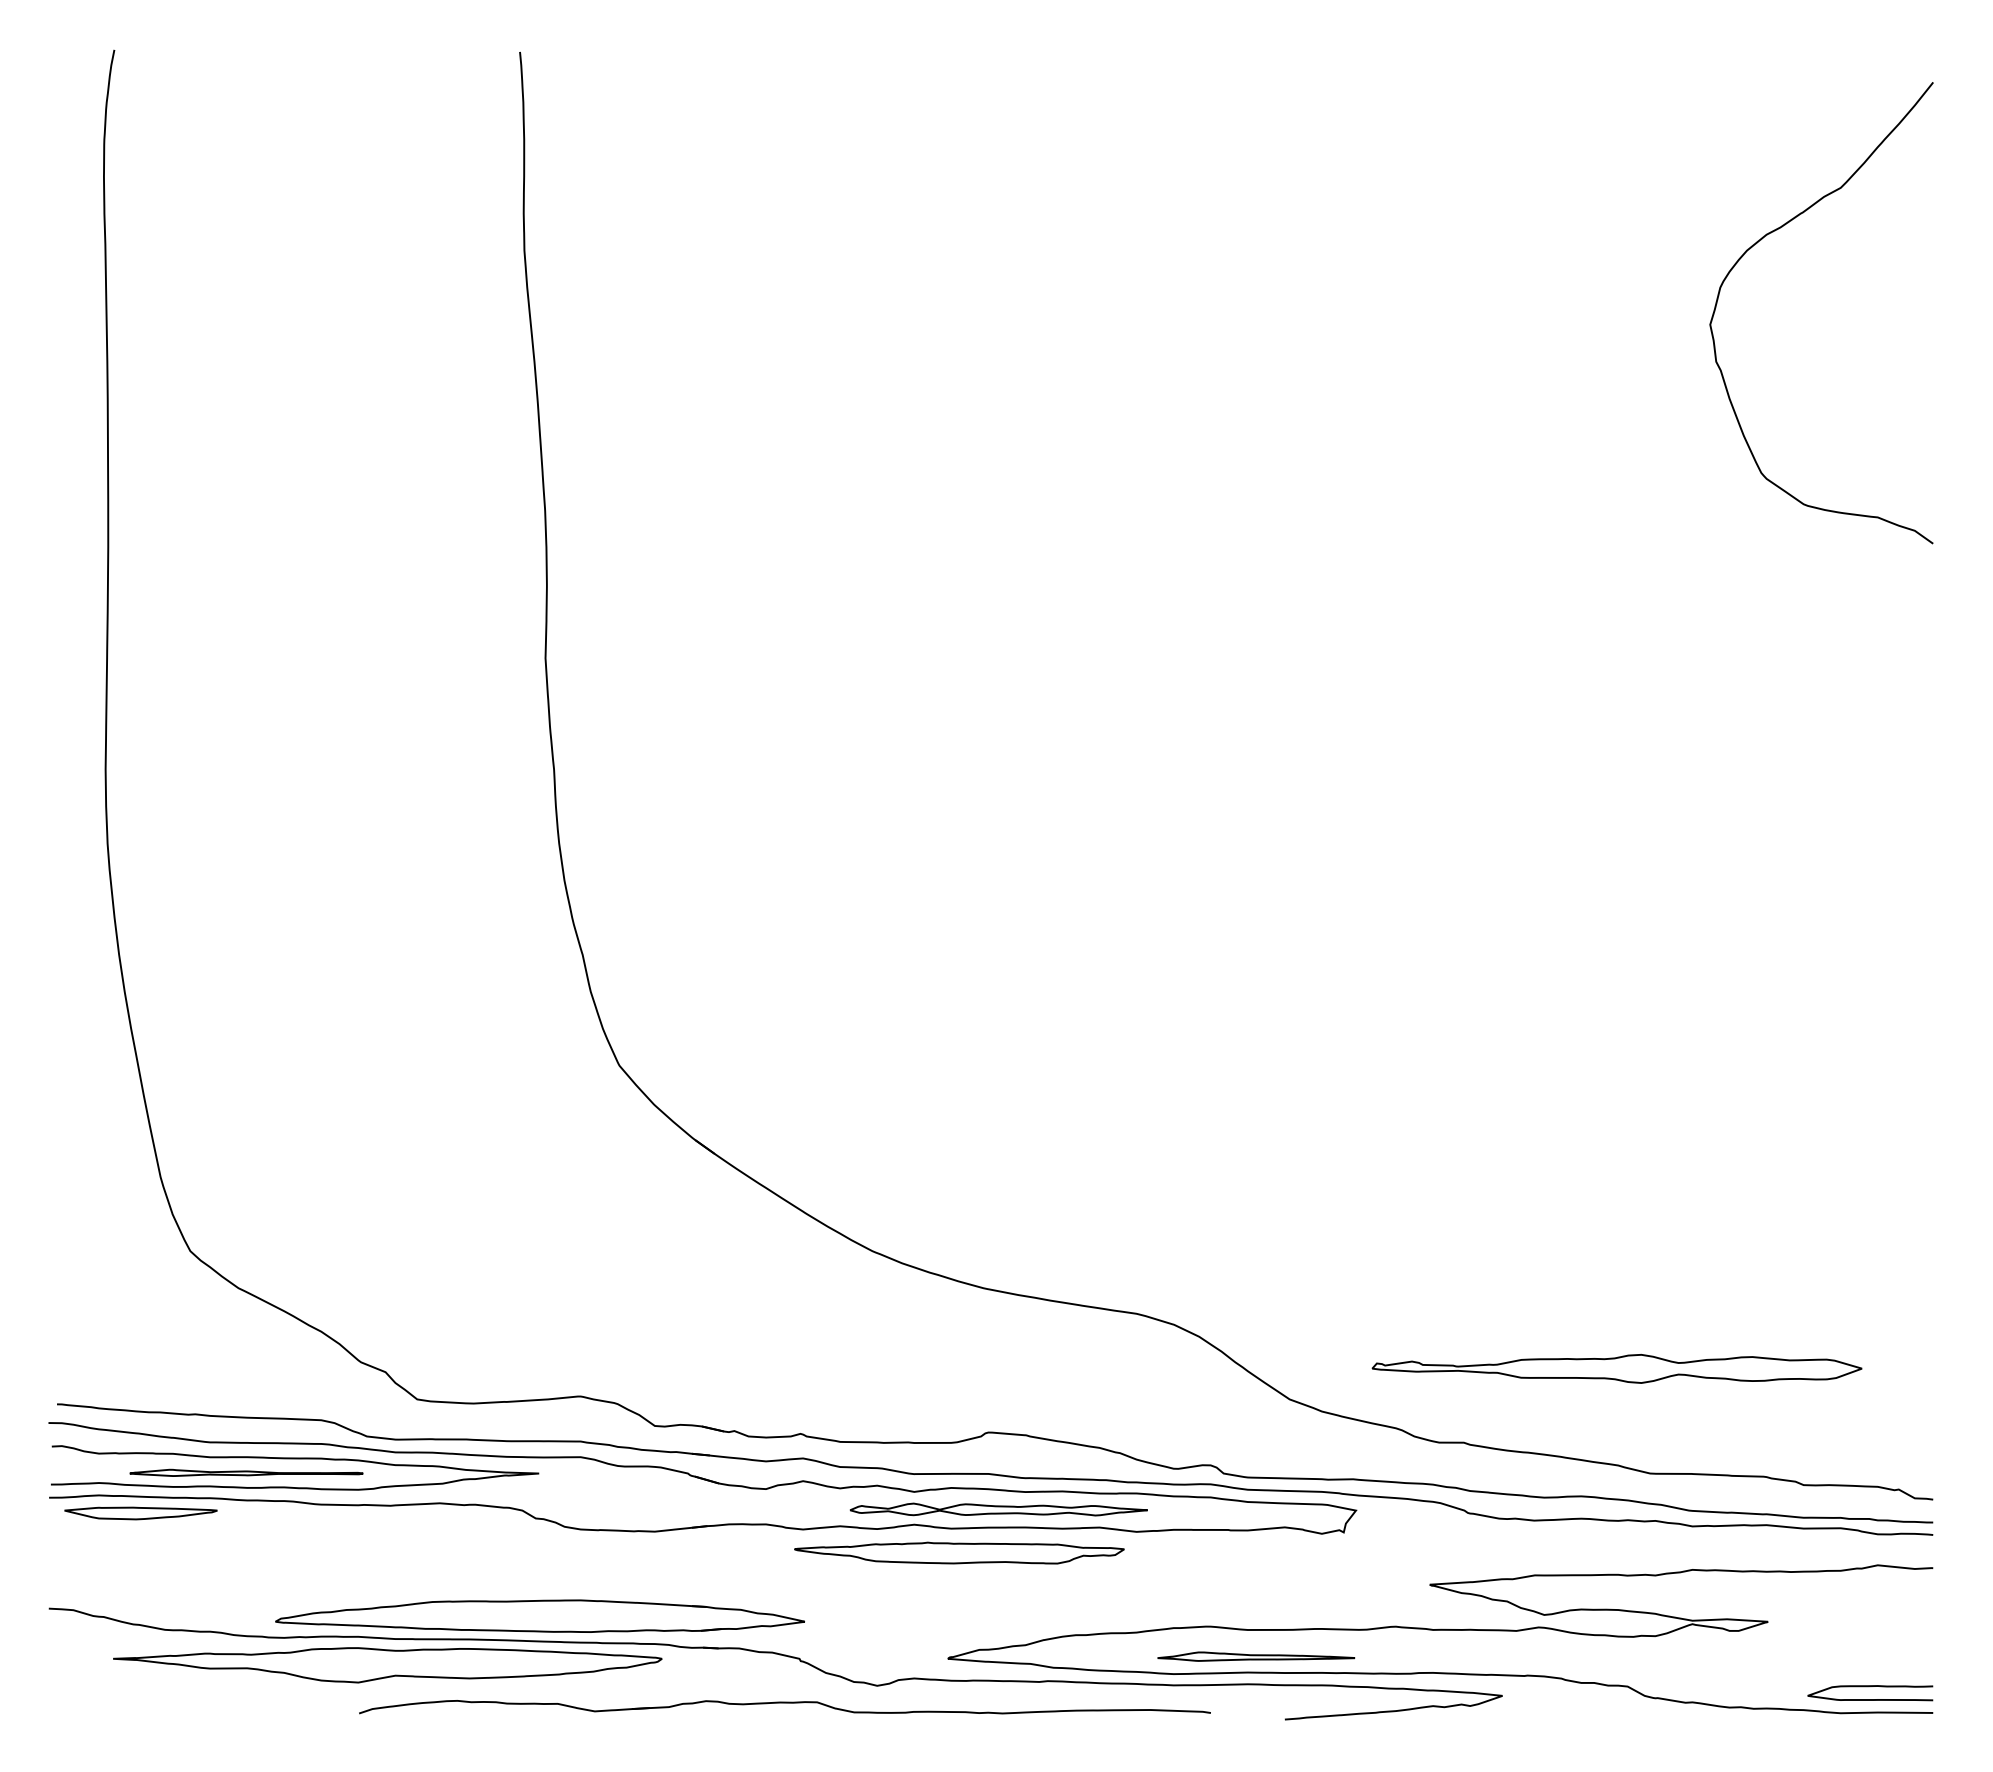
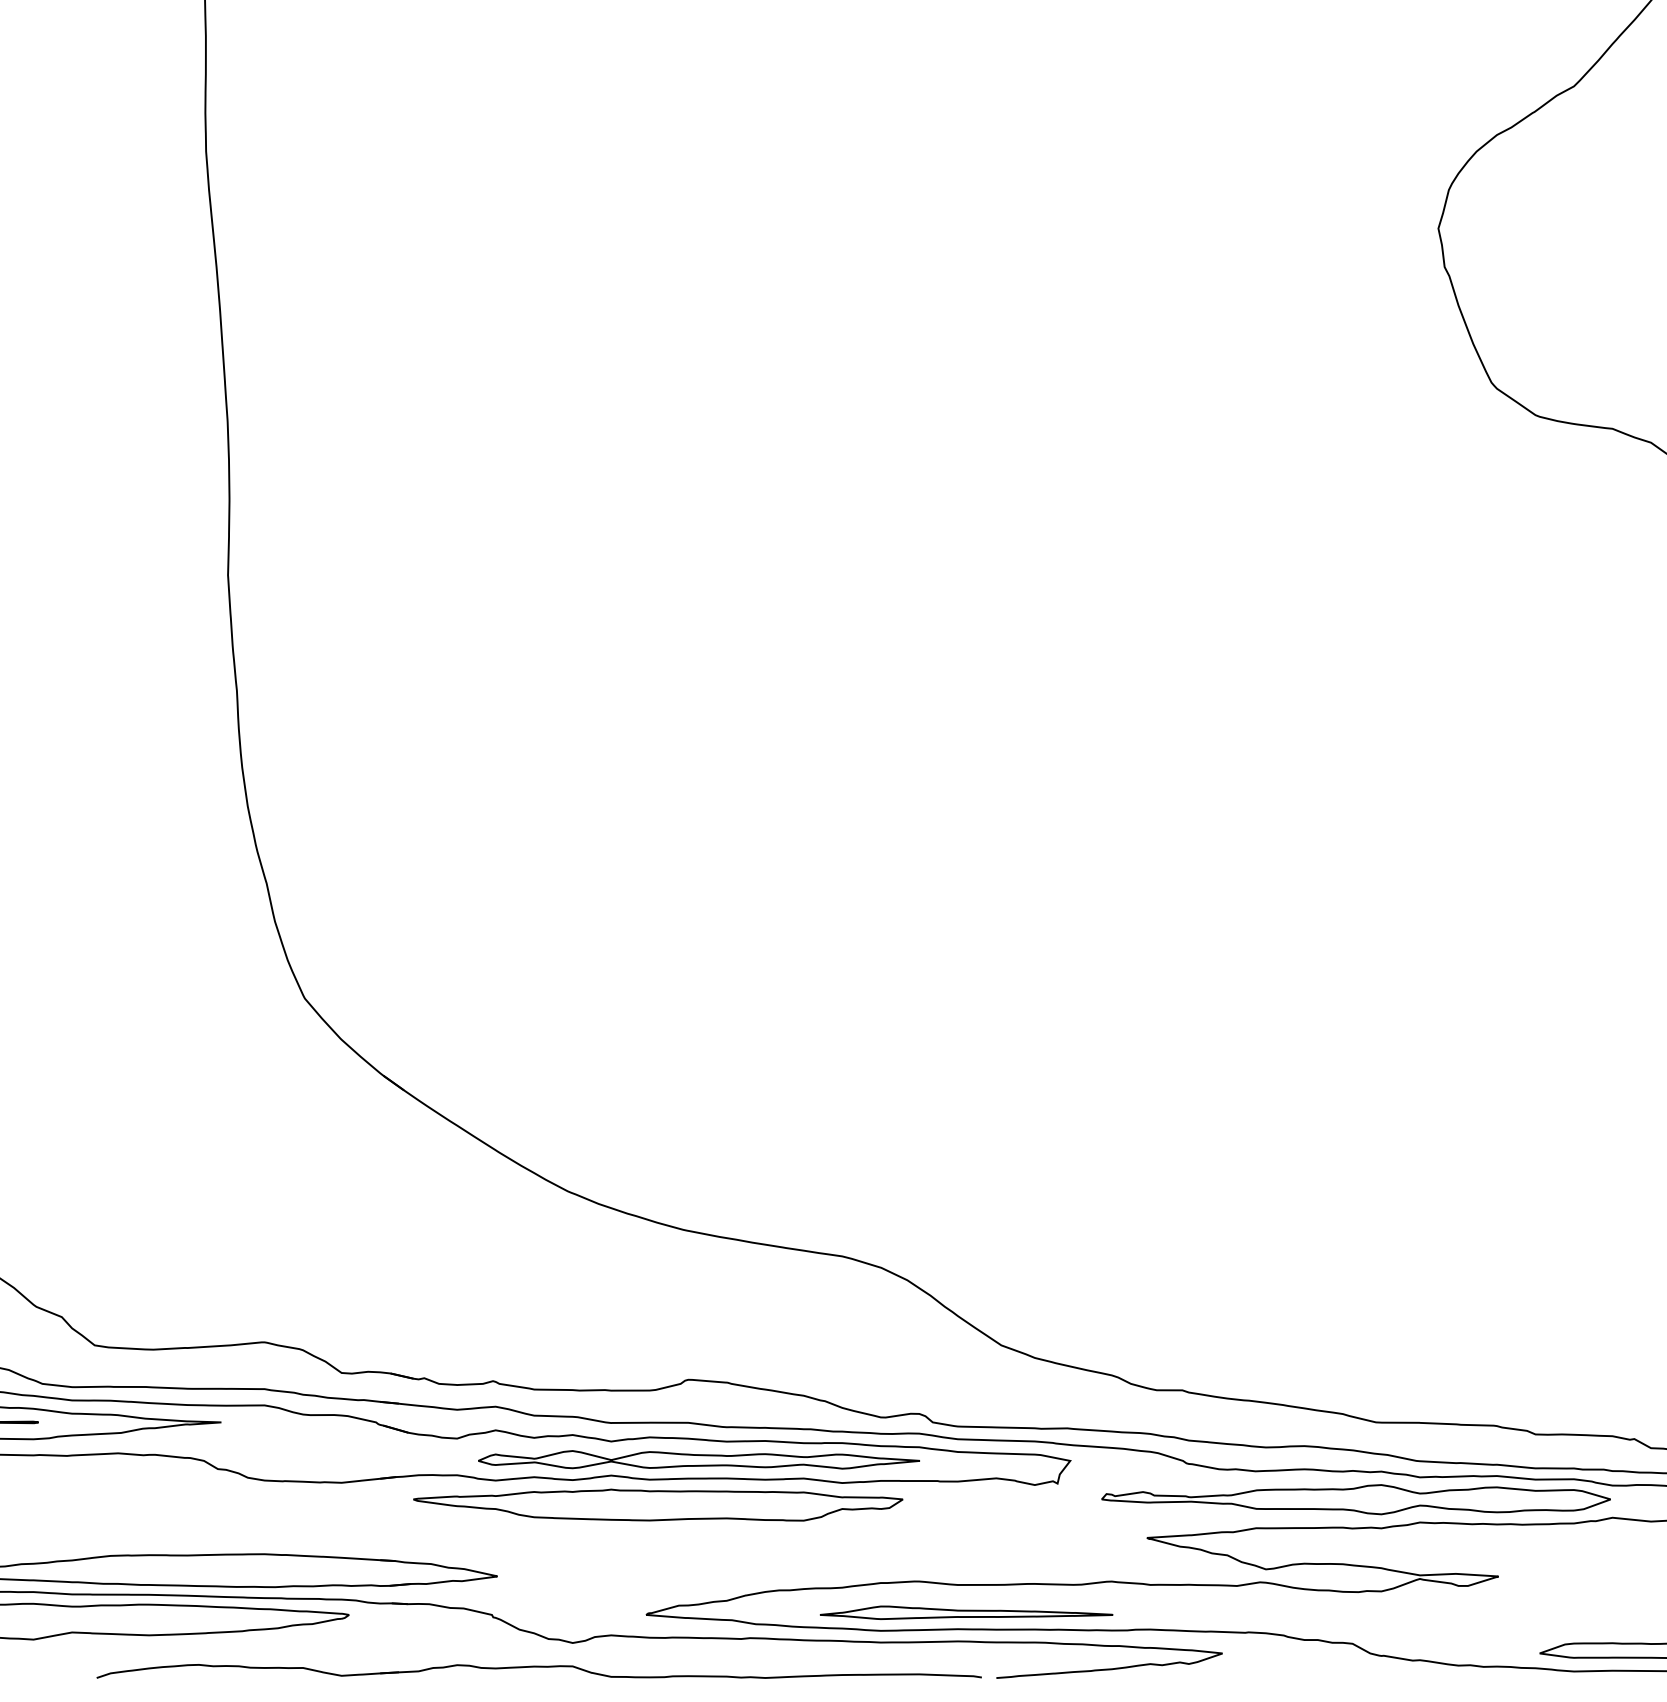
part: (1616, 1368) -> (1355, 1499), moved
part: (998, 1509) -> (698, 1459), size x1.43
part: (959, 1552) -> (658, 1504), size x1.43
part: (1256, 1656) -> (966, 1612), size x1.43
part: (784, 1707) -> (538, 1671), moved

